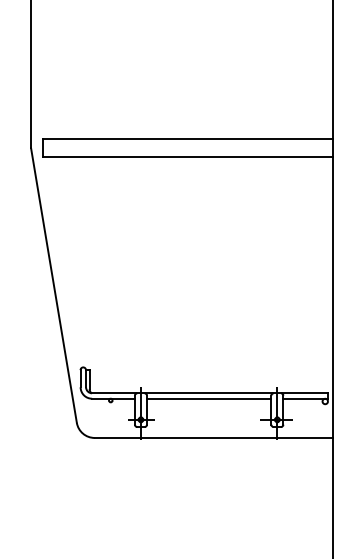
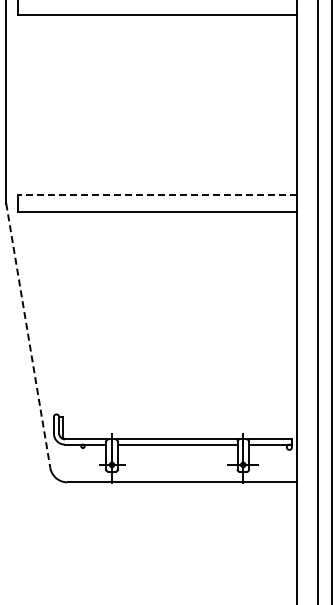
line: (187, 138) -> (156, 194), solid -> dashed
line: (54, 285) -> (28, 335), solid -> dashed

